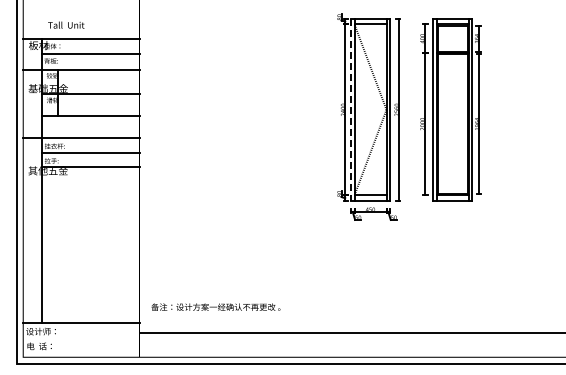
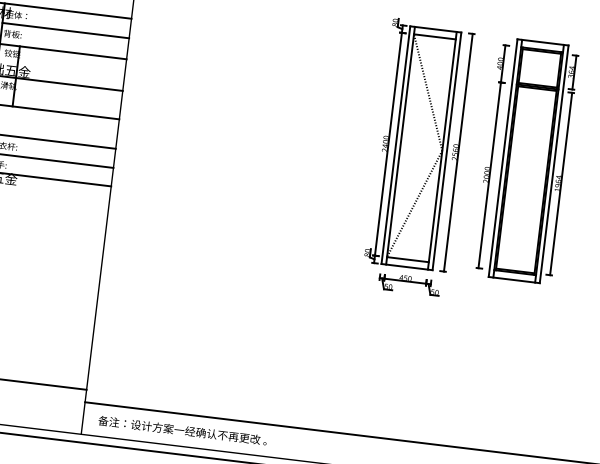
line: (350, 110) -> (395, 145), dashed -> solid
text: (215, 306) -> (182, 429), moved

